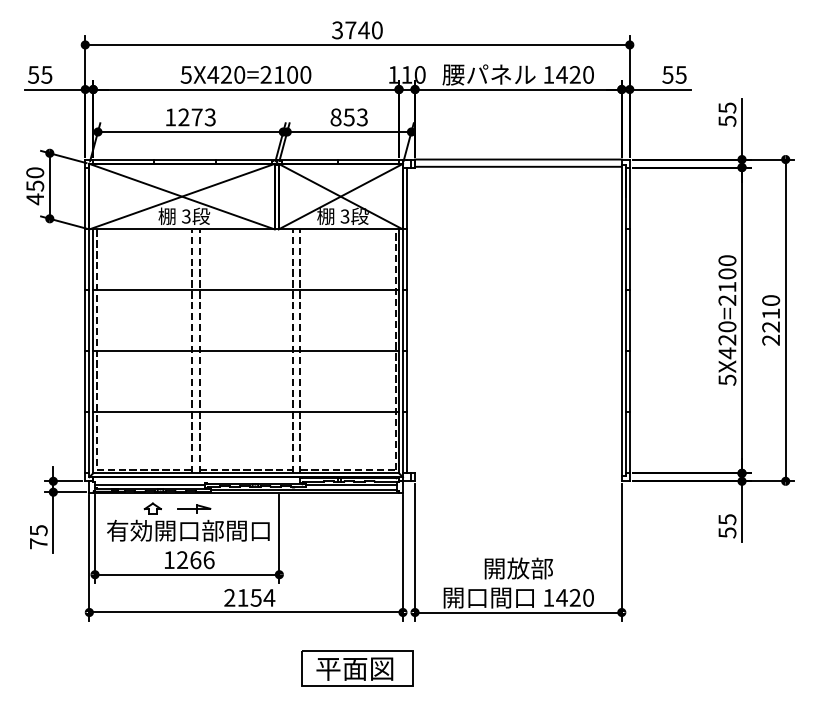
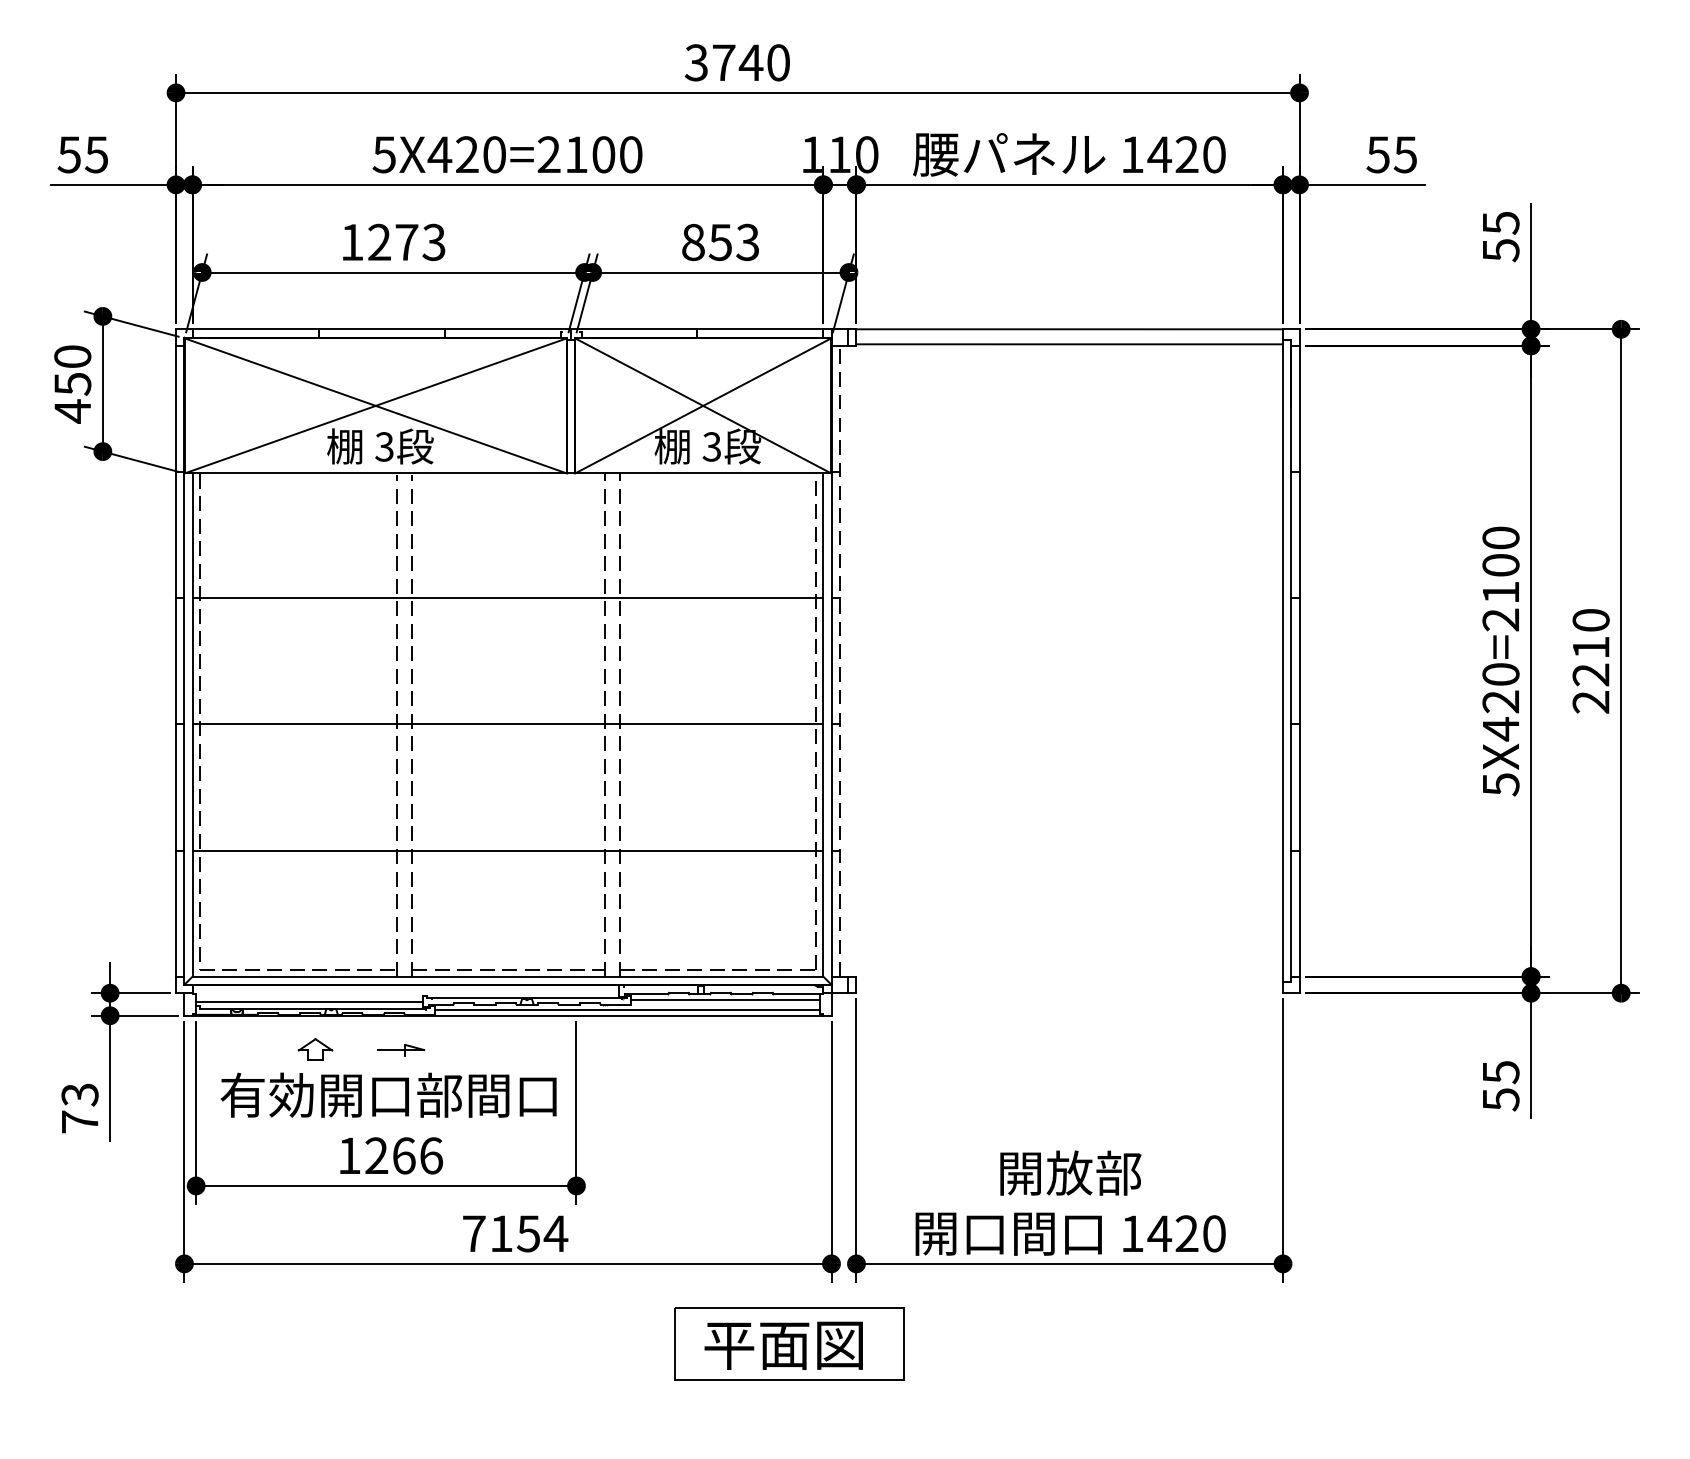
line: (407, 320) -> (840, 661), solid -> dashed
part: (194, 508) -> (401, 1049), size x0.7
text: (38, 530) -> (79, 1094), 75 -> 73
text: (229, 597) -> (473, 1232), 2154 -> 7154
part: (357, 668) -> (789, 1344), moved

